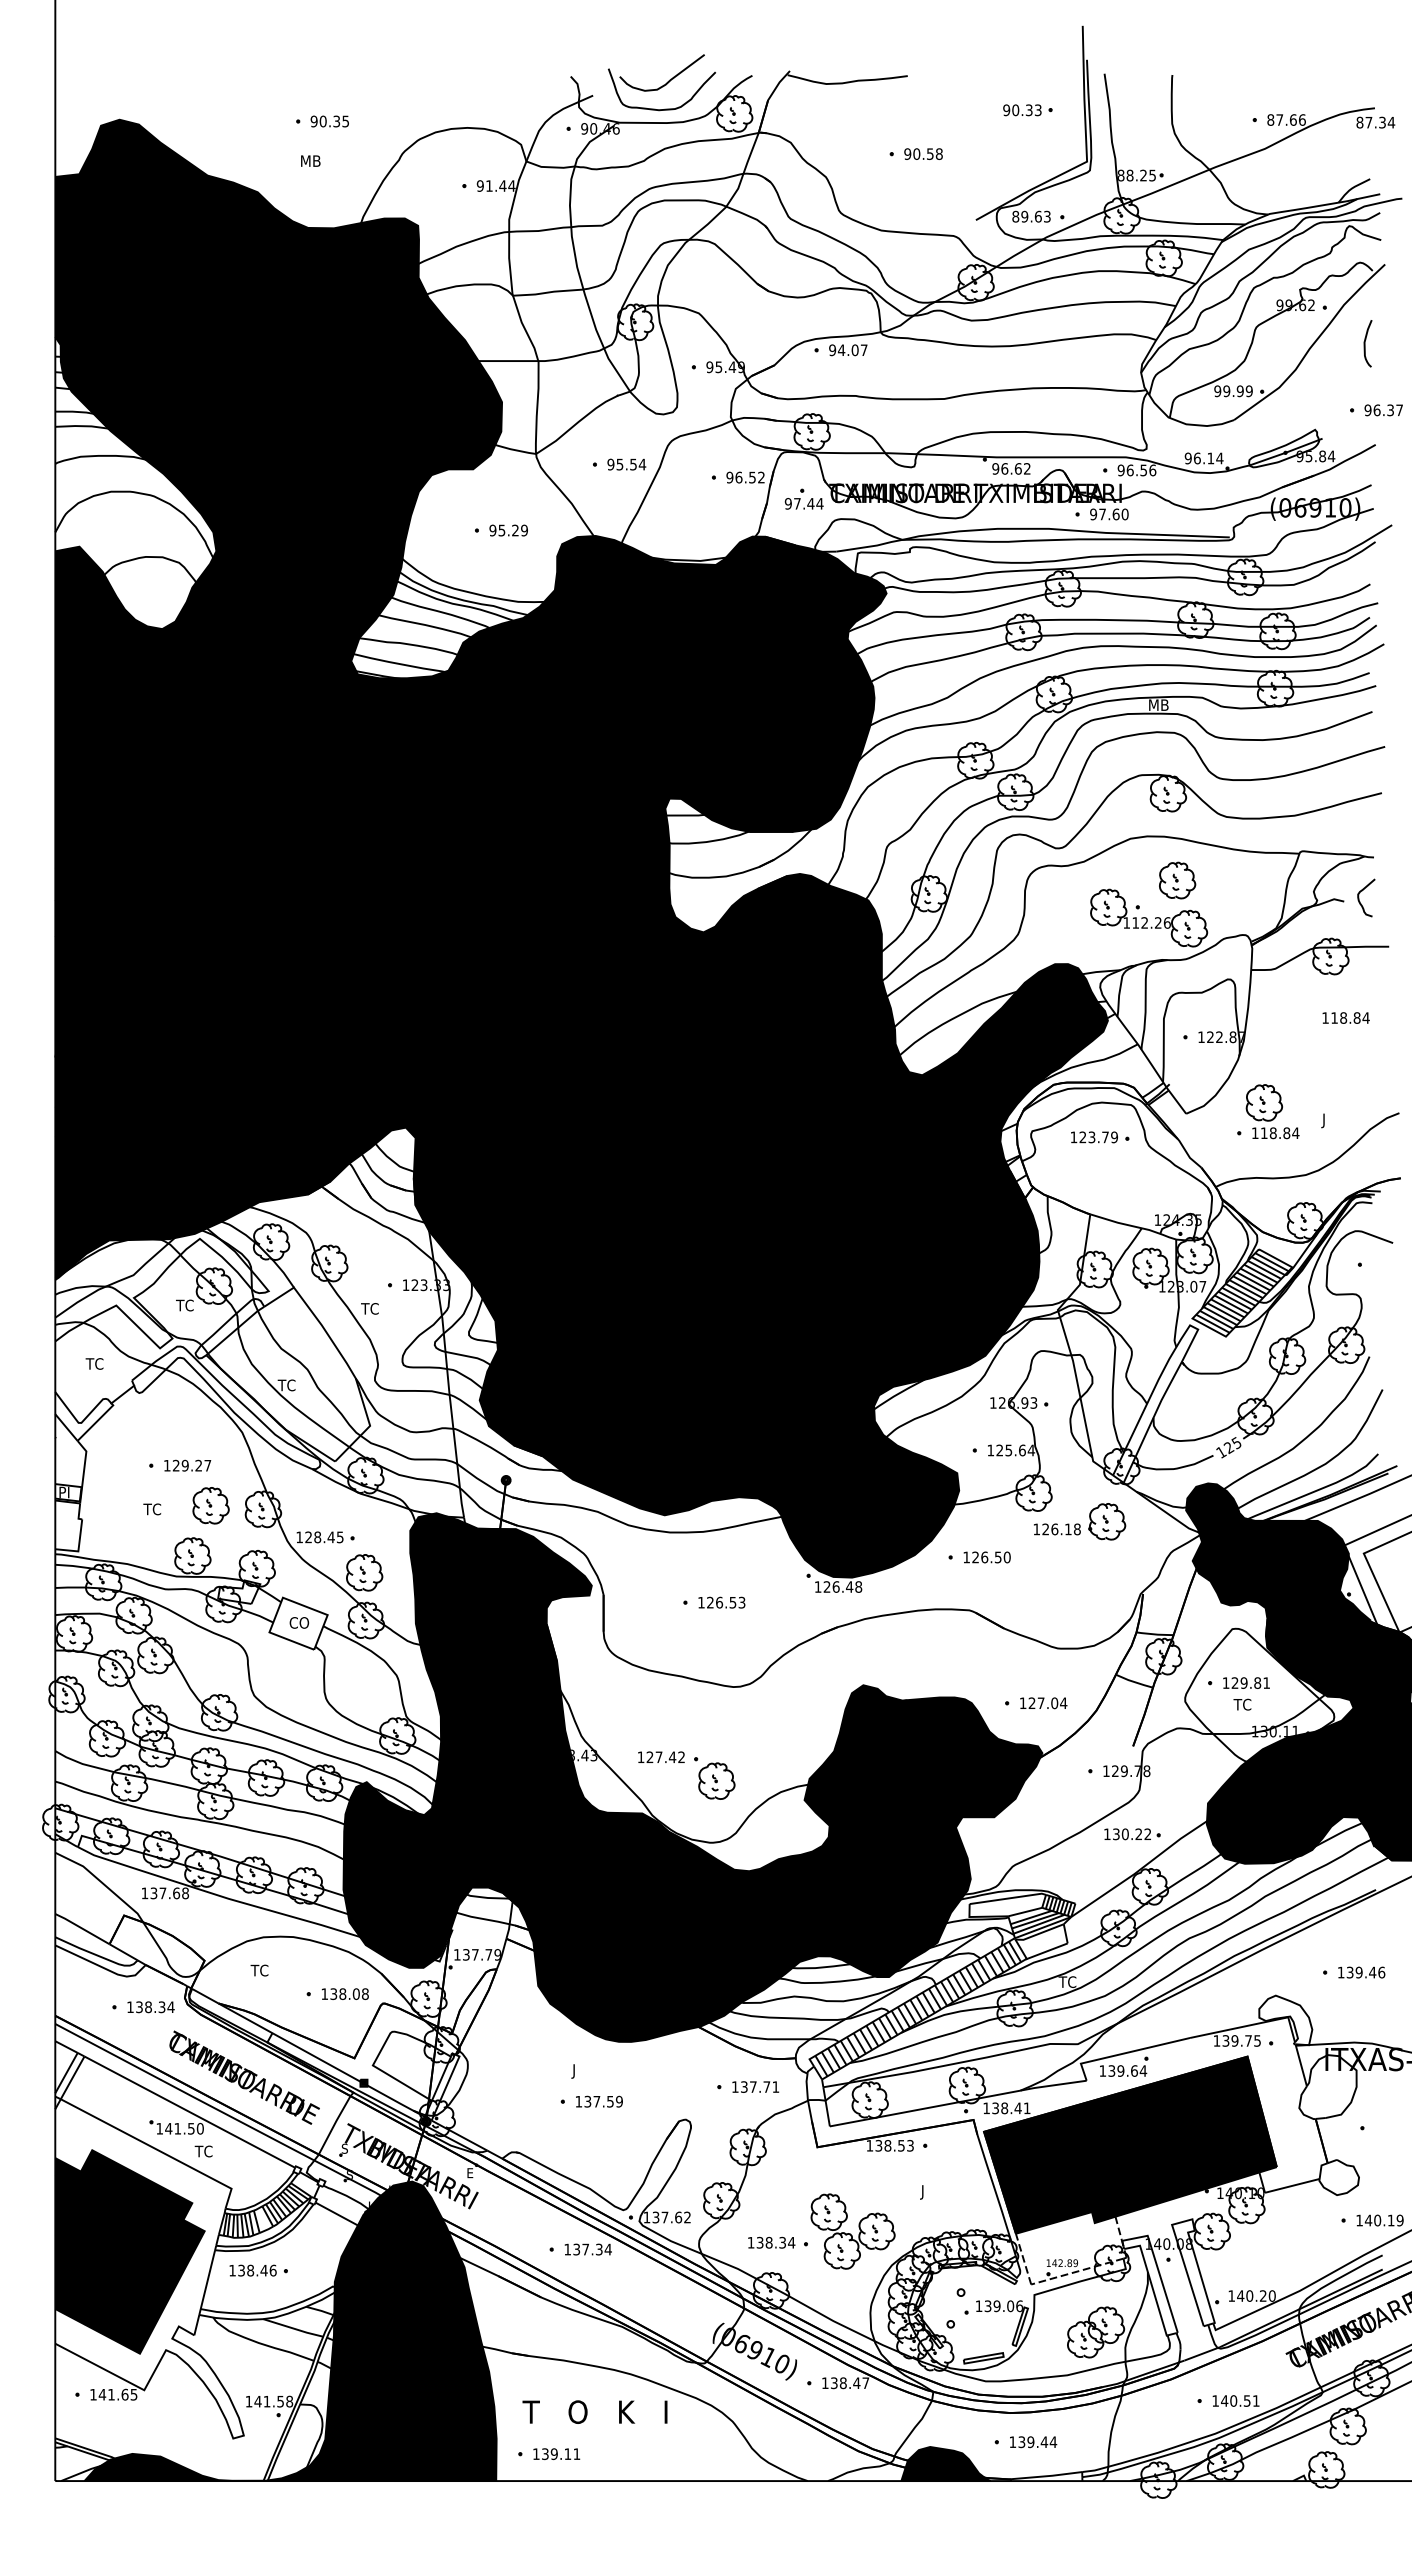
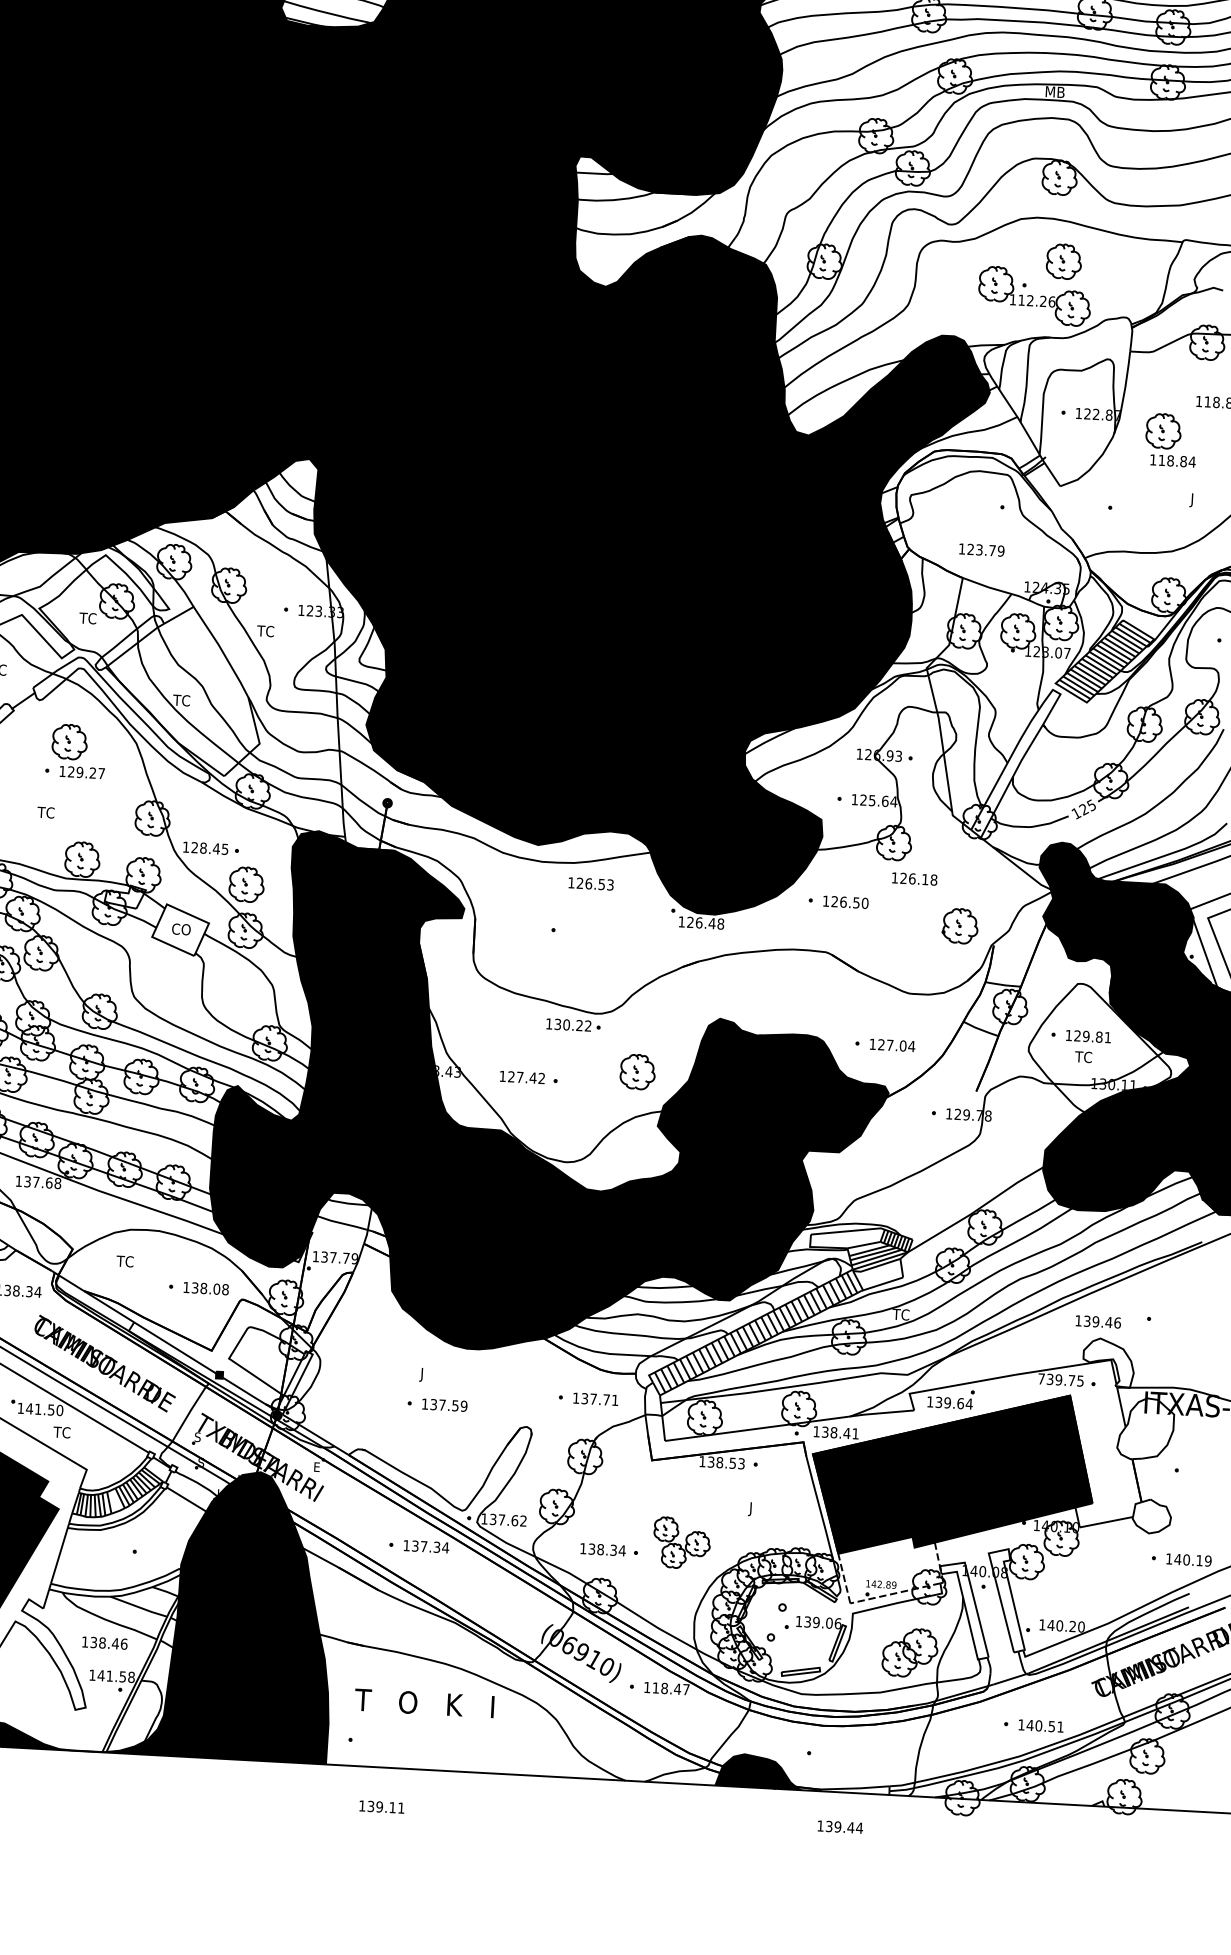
part: (1272, 1111) -> (1171, 439), moved
text: (1094, 1137) -> (981, 550), moved
part: (210, 1505) -> (69, 741), moved
part: (1107, 1521) -> (960, 925), moved
text: (721, 1602) -> (590, 883), moved
part: (716, 1780) -> (637, 1071), moved
part: (1132, 1834) -> (573, 1025), moved
text: (1361, 1972) -> (1098, 1321), moved
text: (1216, 2040) -> (1041, 1378), 139.75 -> 739.75
part: (852, 2231) -> (681, 1543), size x0.7
text: (252, 2270) -> (104, 1642), moved
text: (834, 2383) -> (656, 1688), 138.47 -> 118.47
text: (1033, 2442) -> (840, 1827), moved
text: (556, 2453) -> (381, 1806), moved

